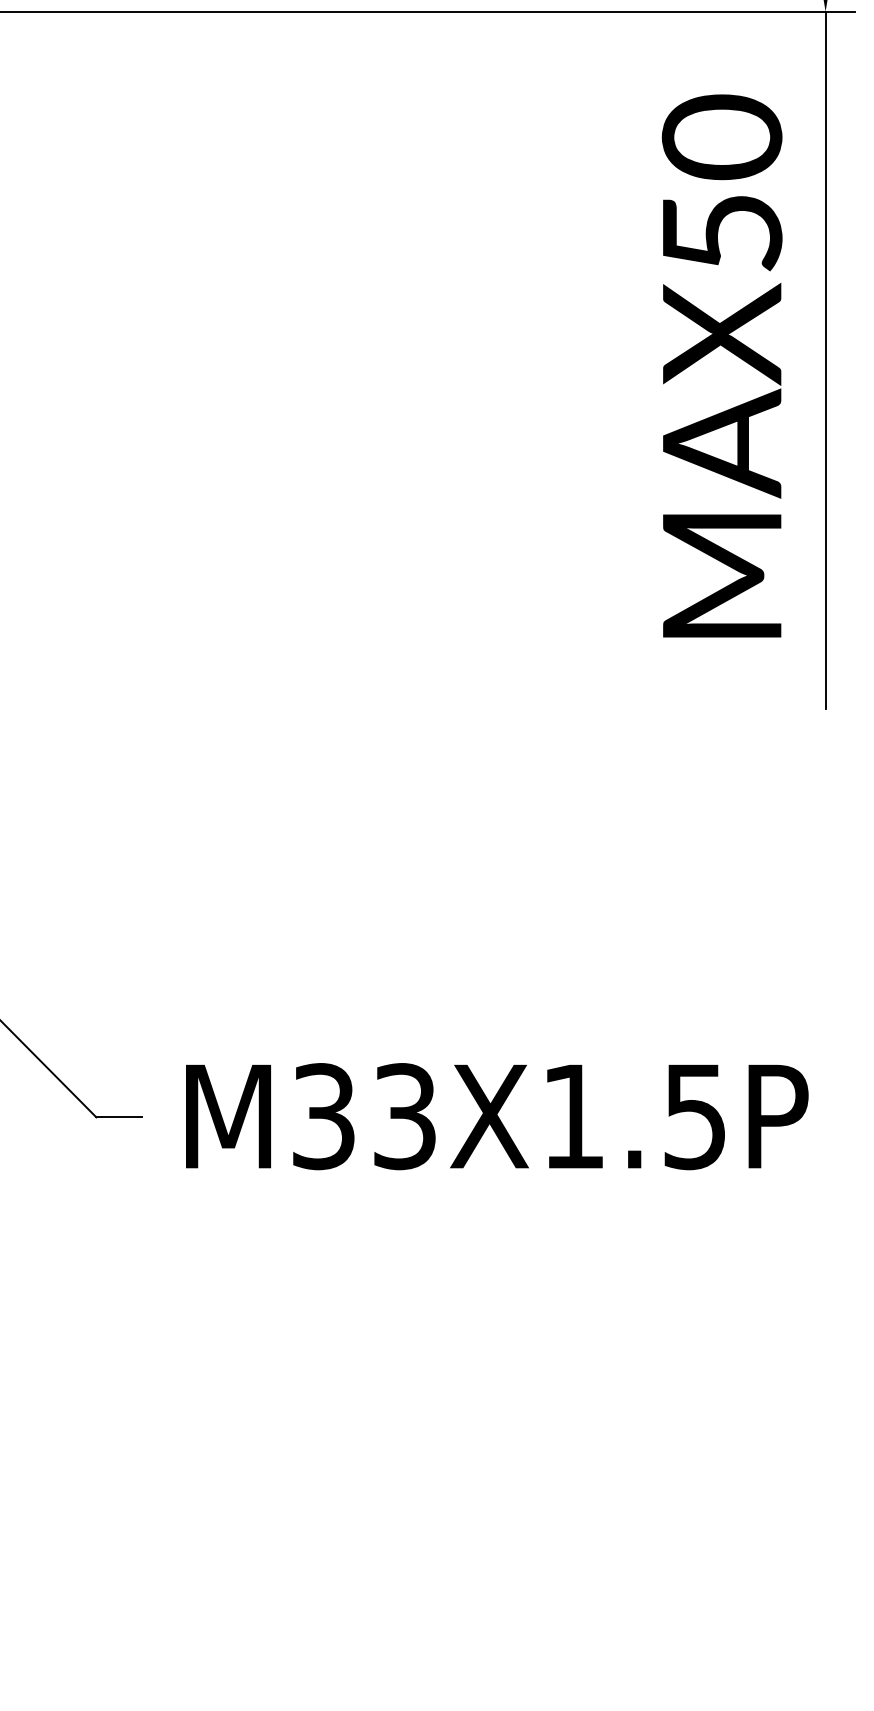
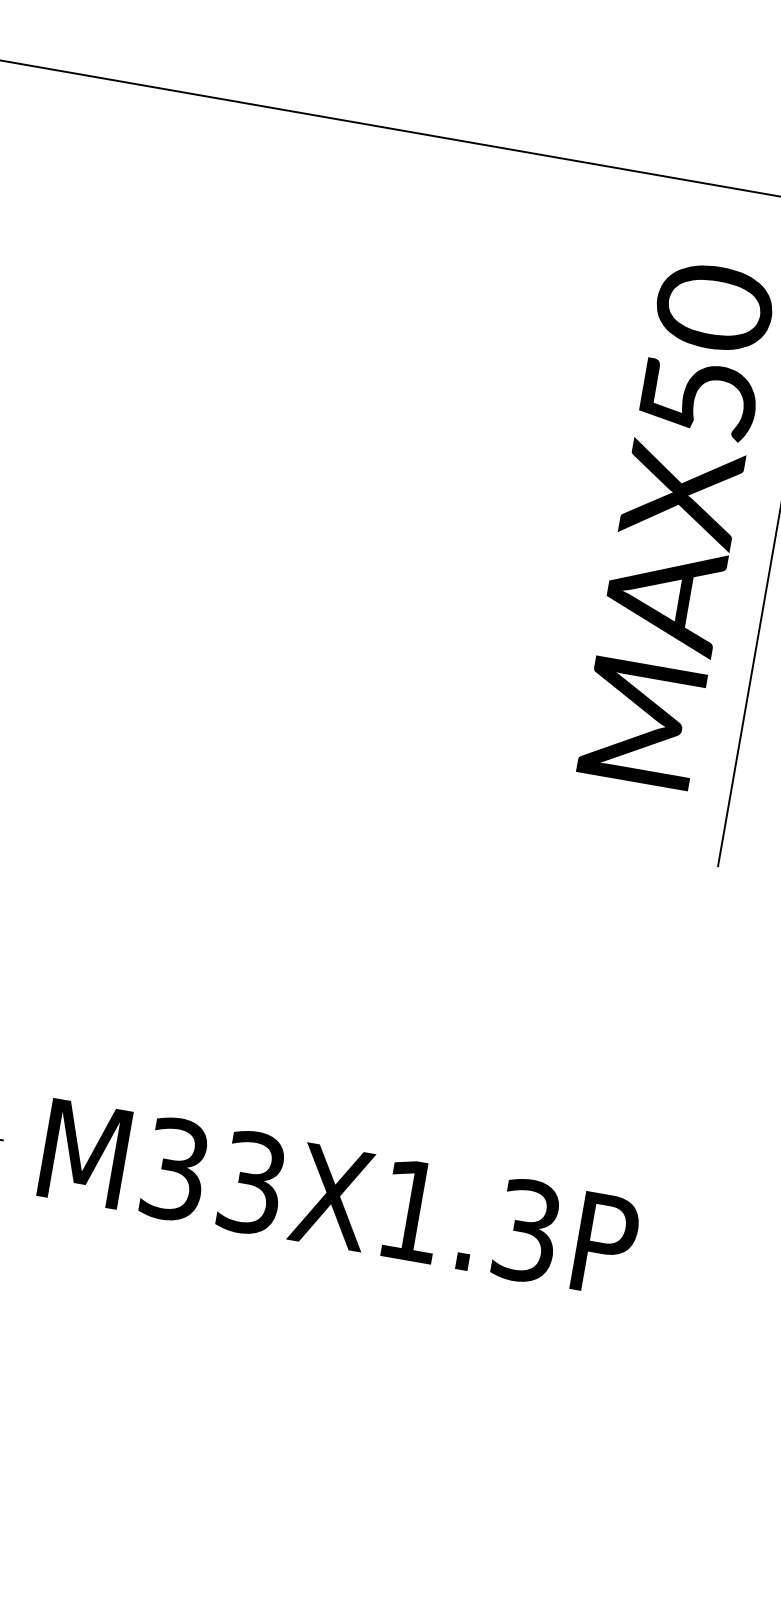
text: (694, 1116) -> (526, 1230), M33X1.5P -> M33X1.3P

